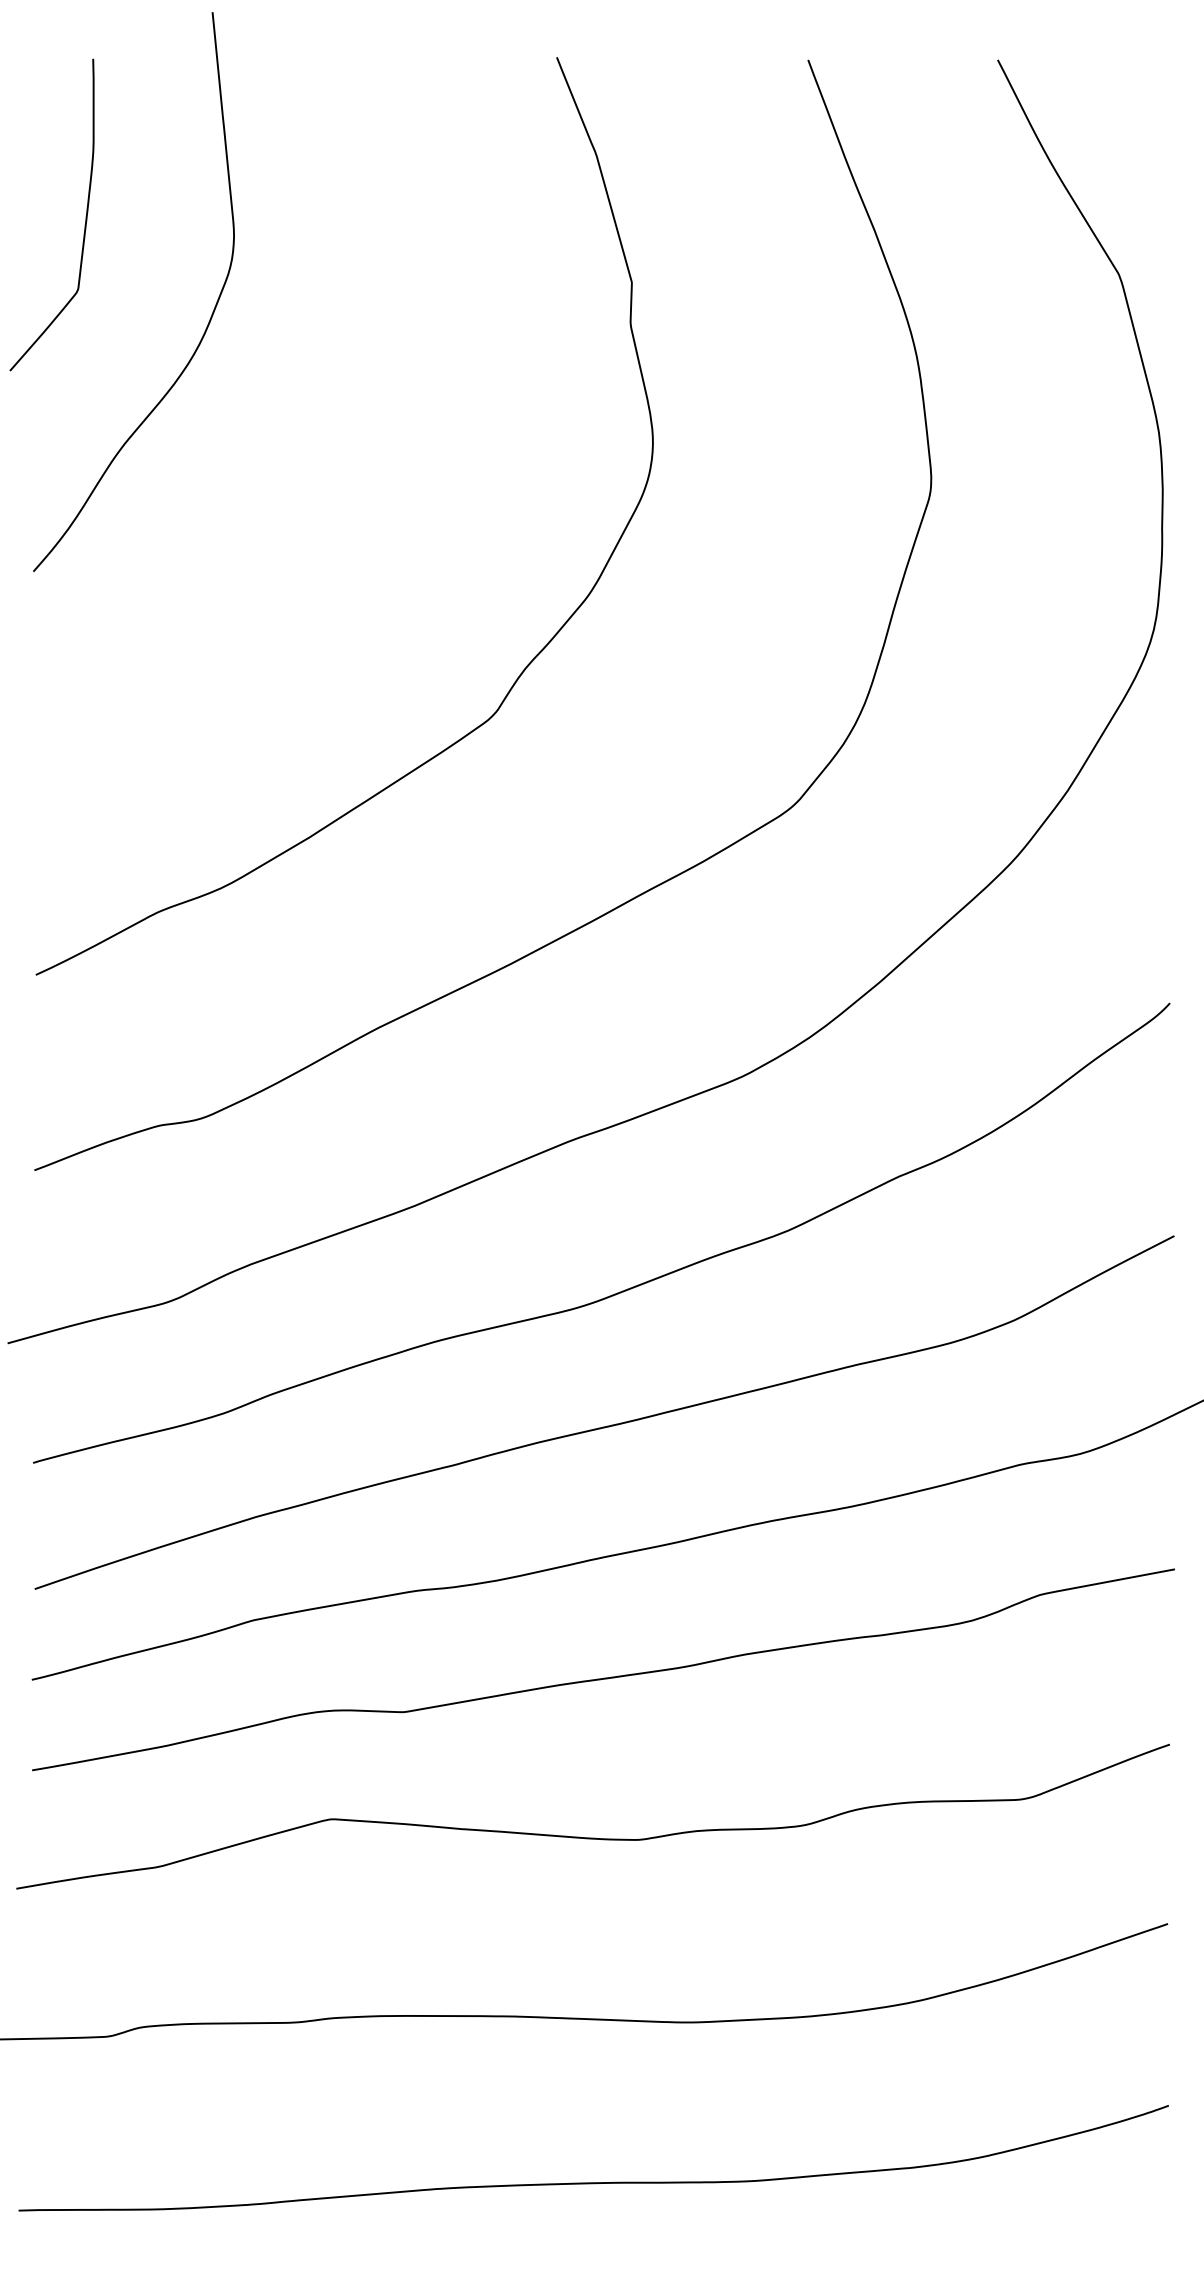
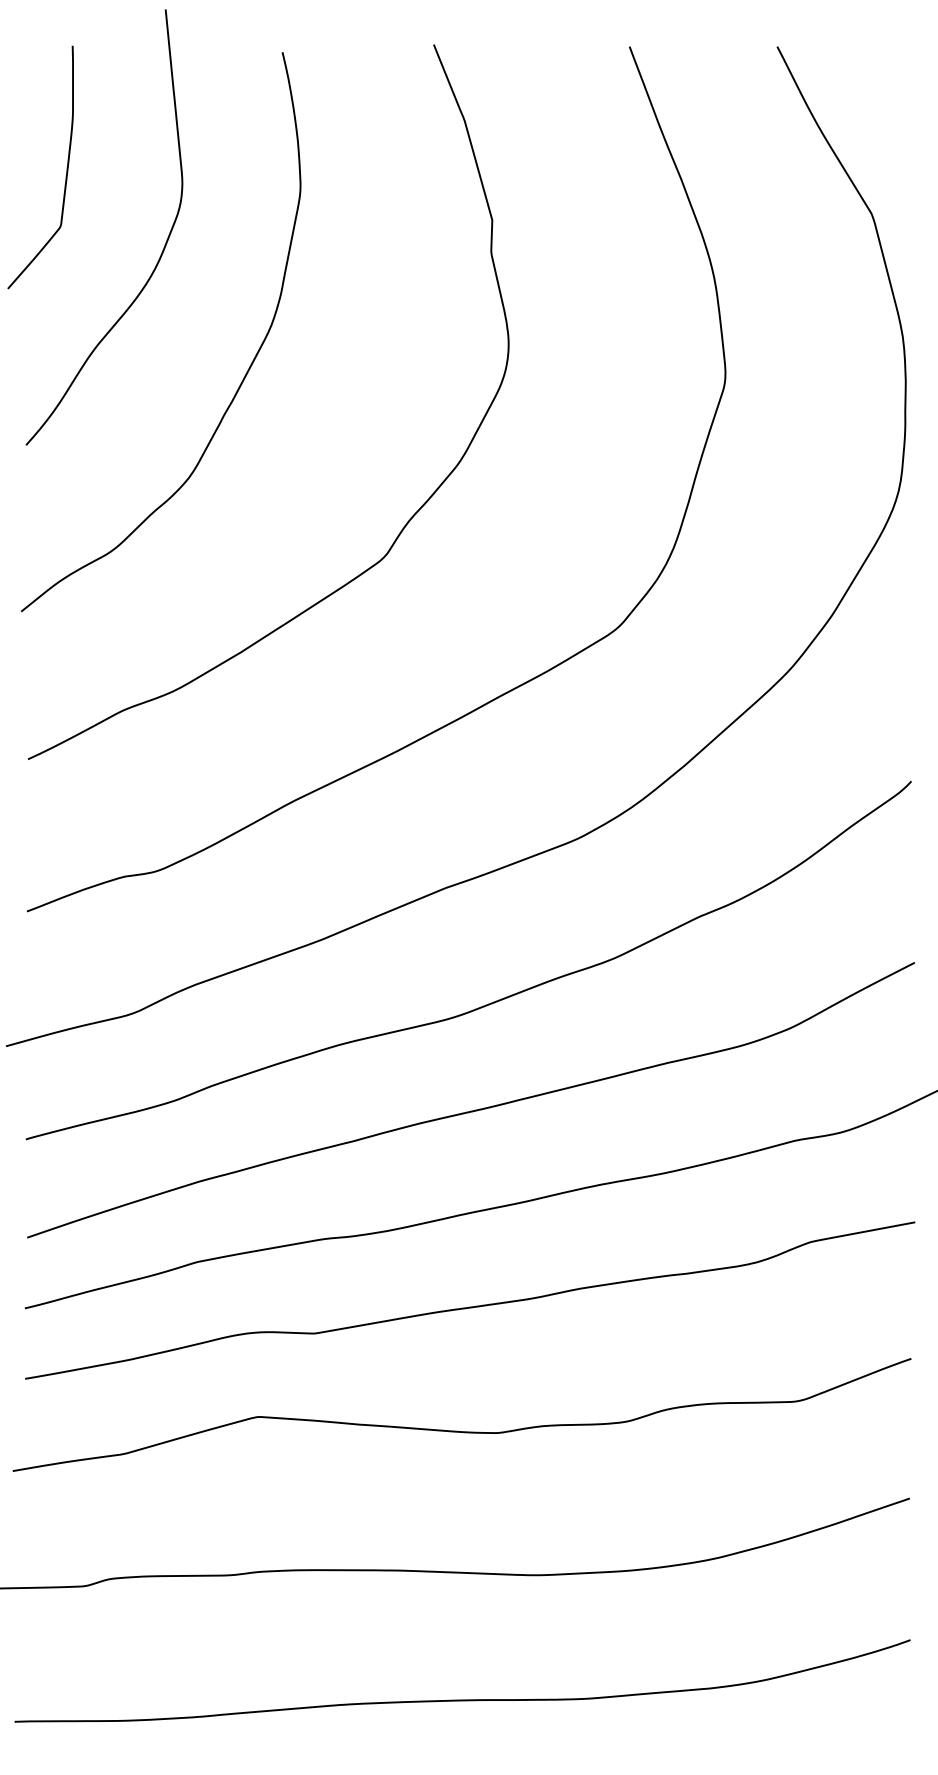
curve: (314, 481) -> (245, 374), added

